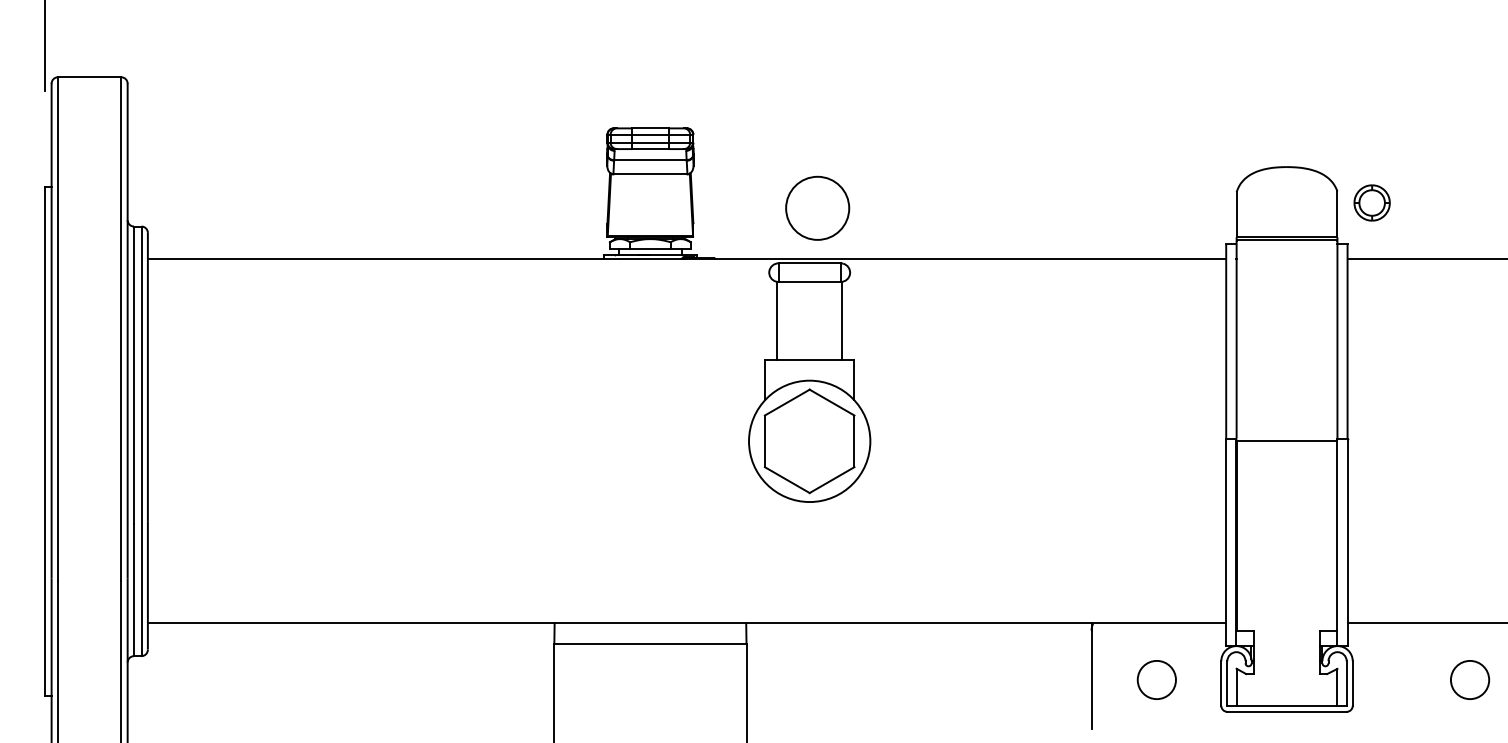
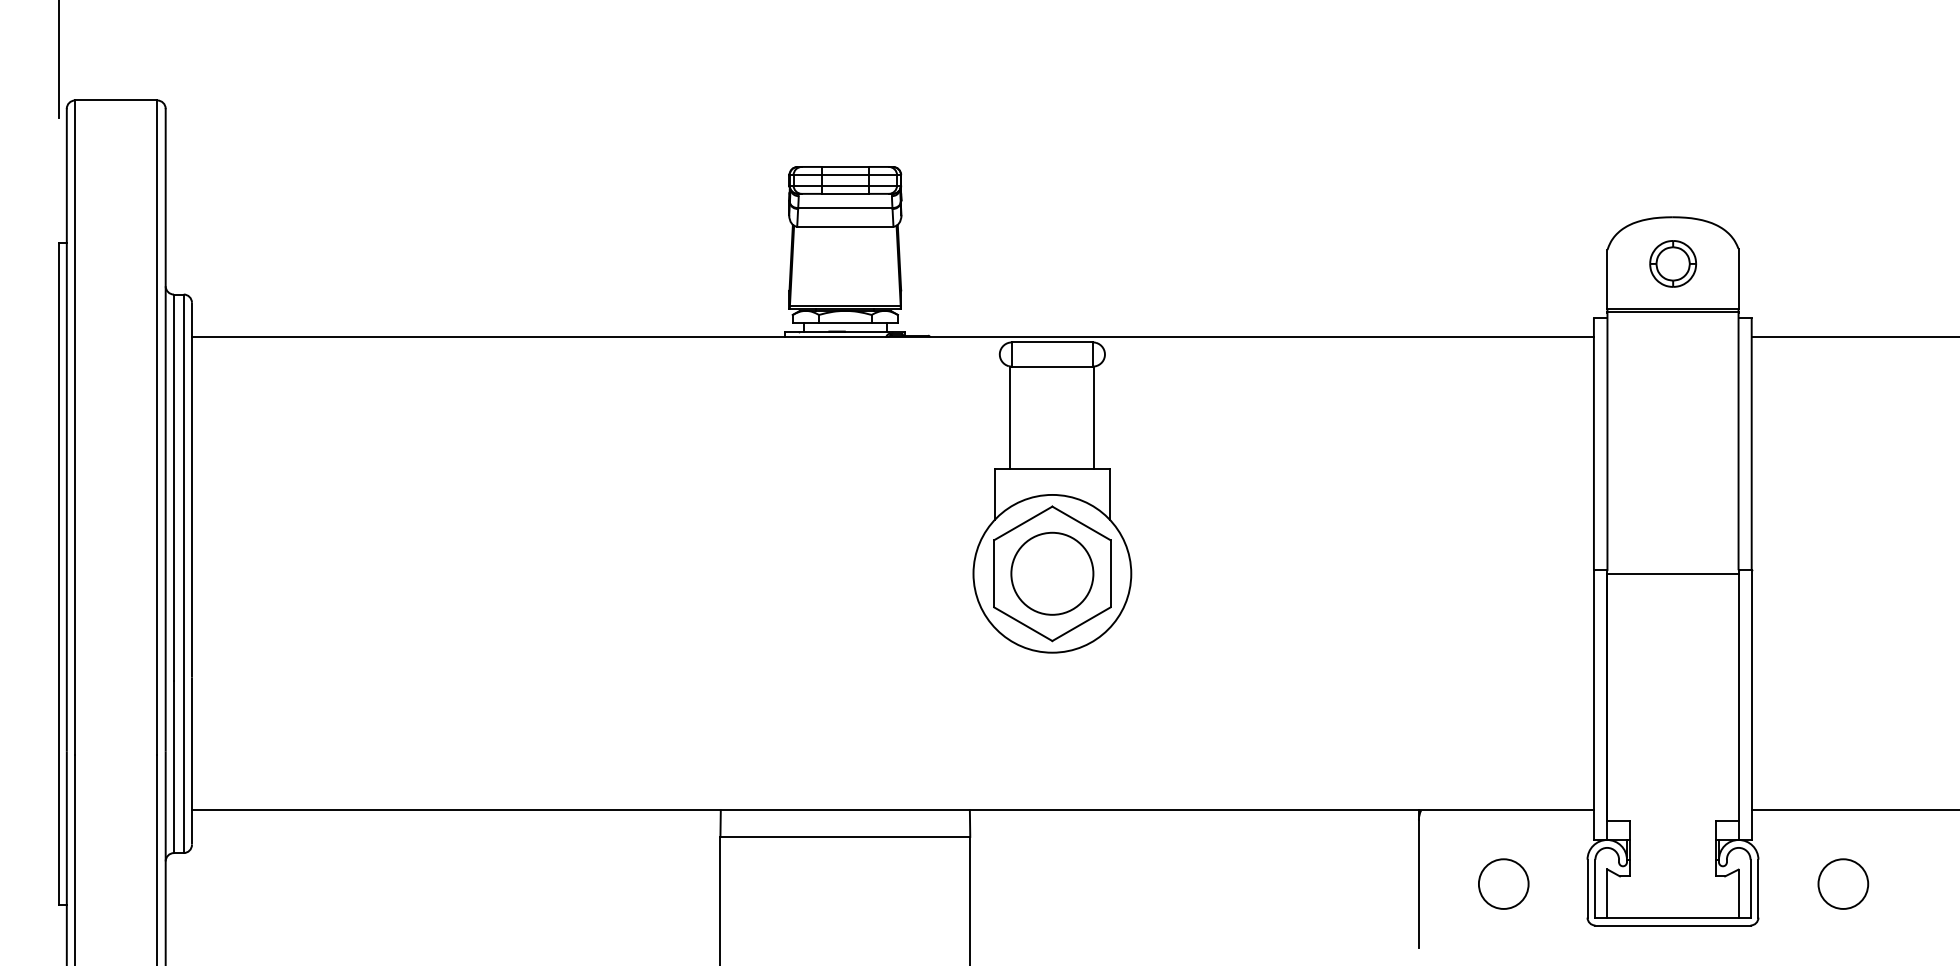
part: (1371, 202) -> (1672, 263), moved
circle: (817, 207) -> (1052, 572), moved
circle: (1470, 679) -> (1843, 883), moved

